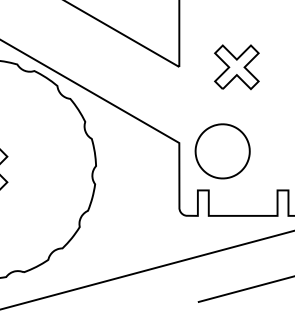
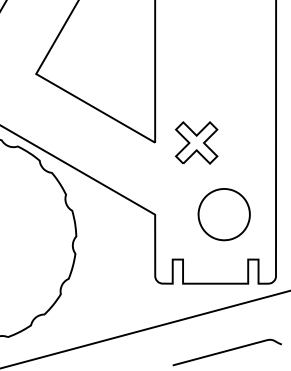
part: (236, 66) -> (196, 142), moved
part: (221, 151) -> (223, 214), moved

